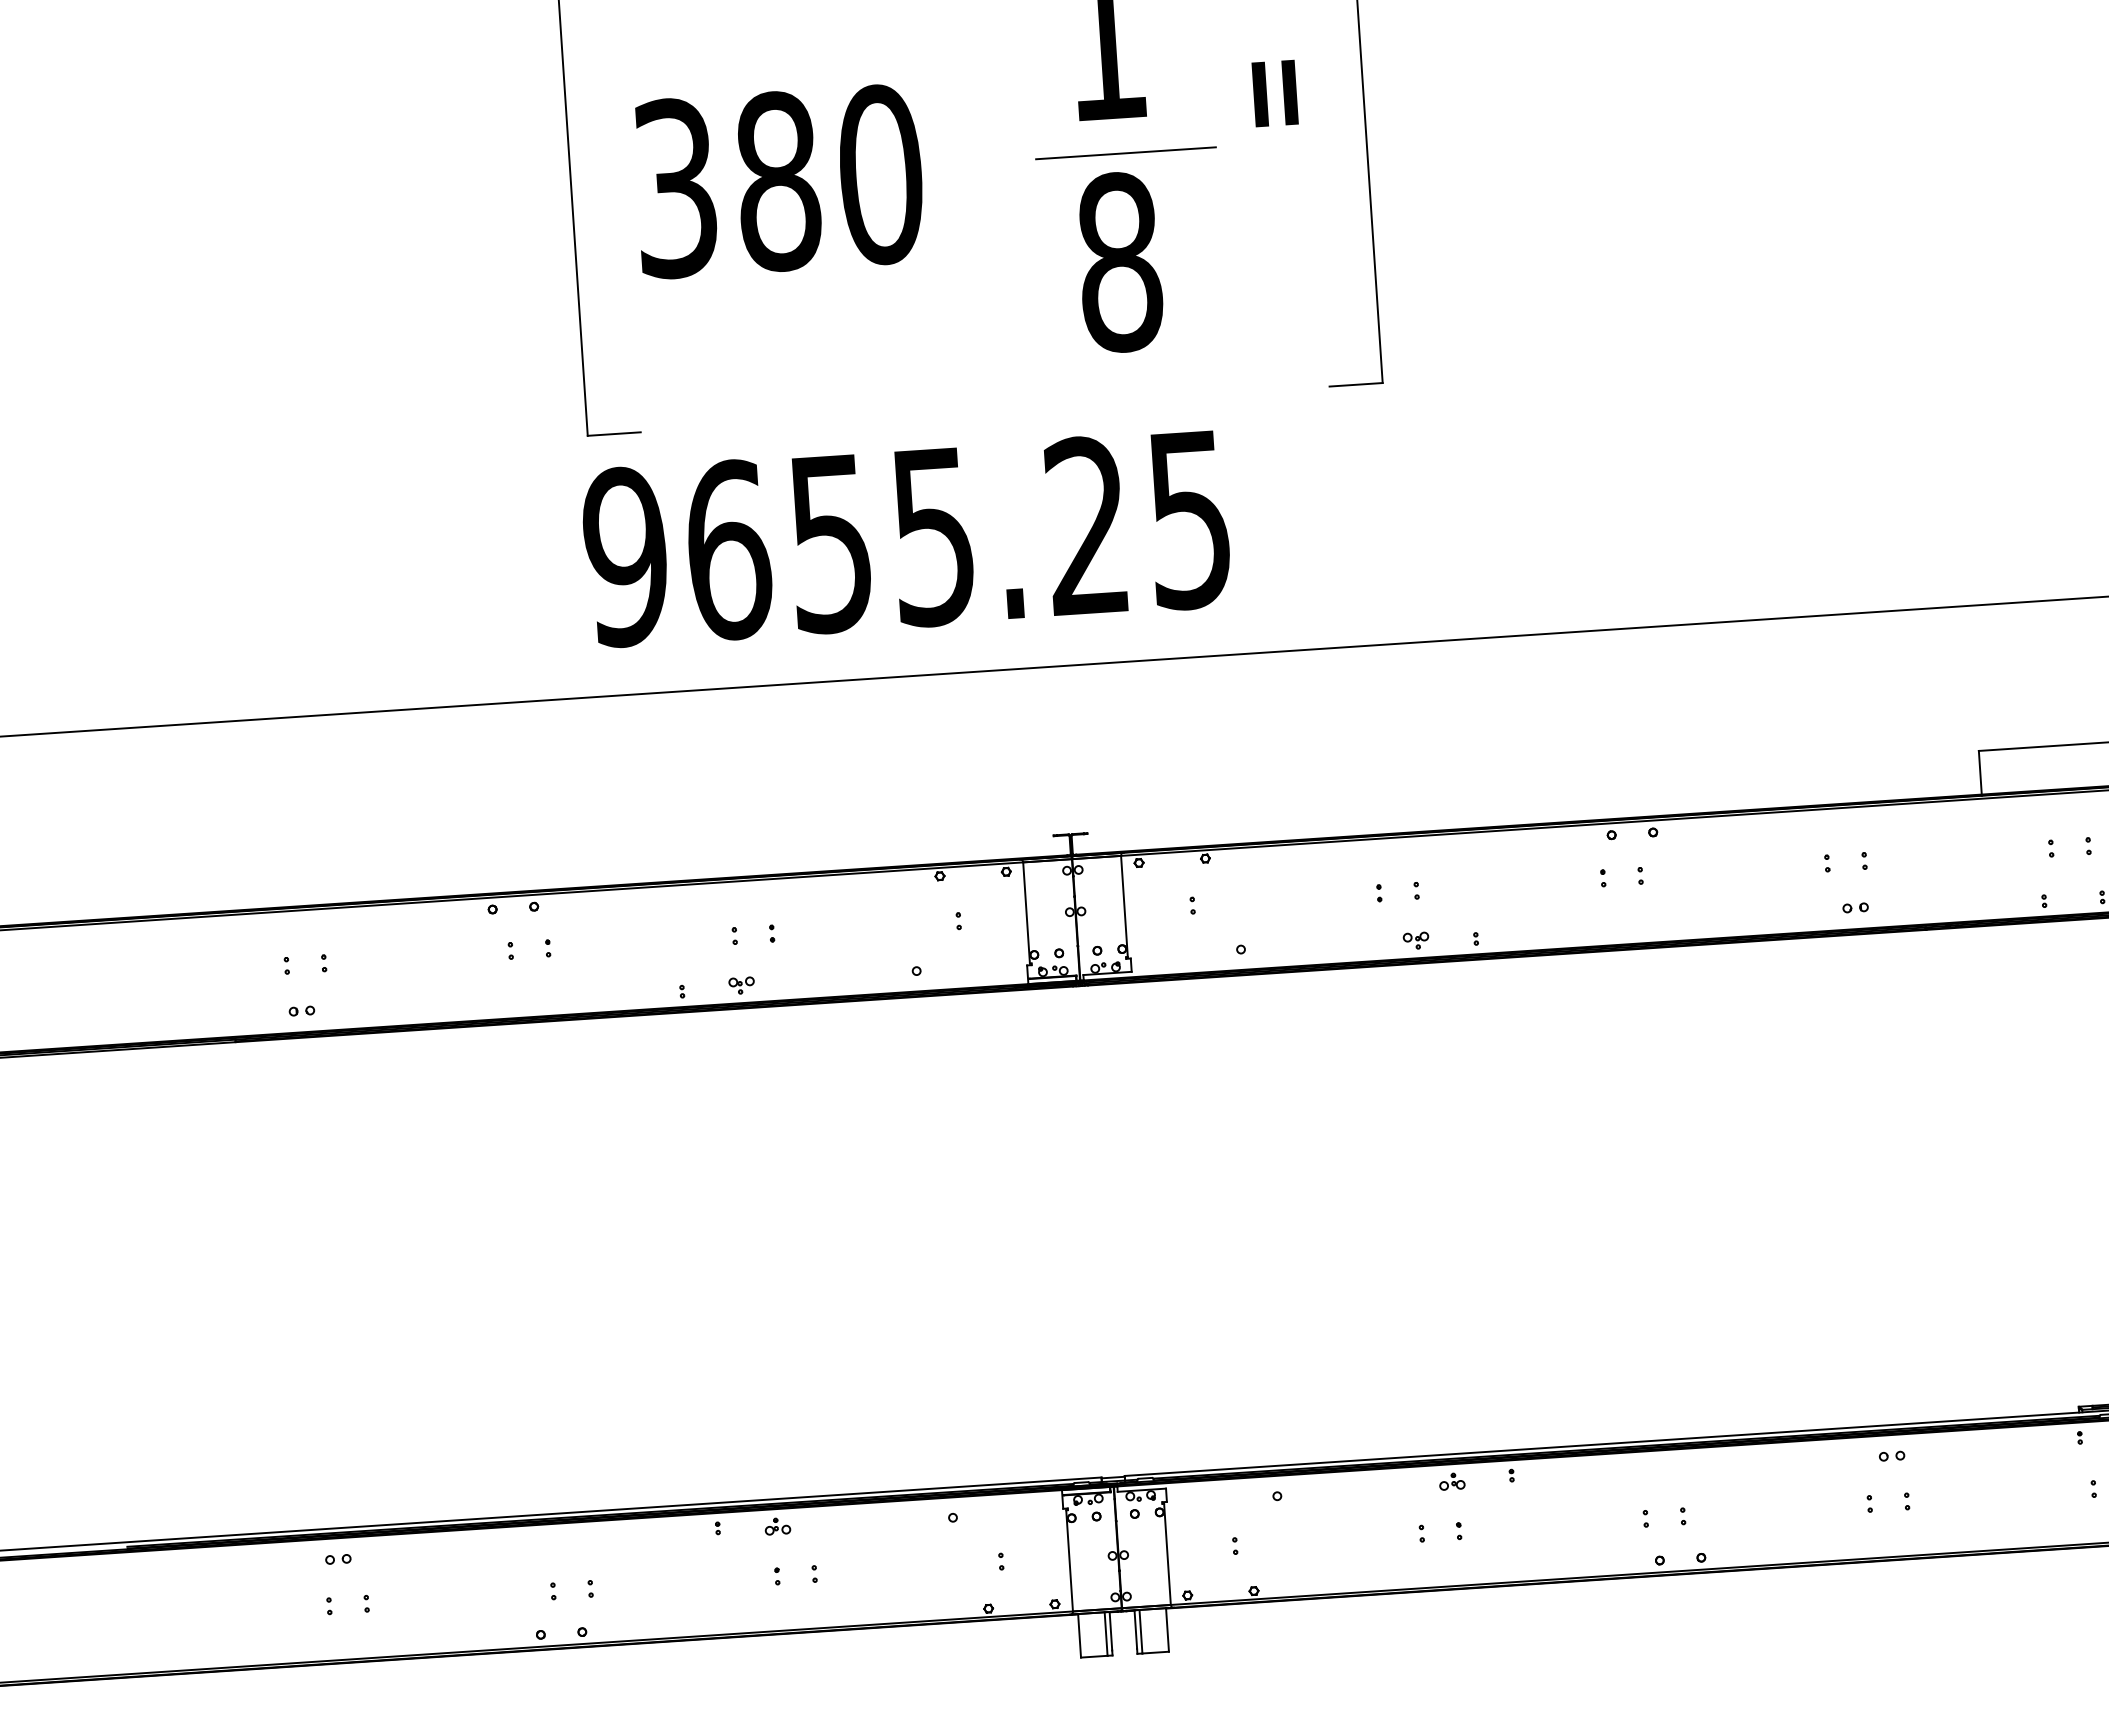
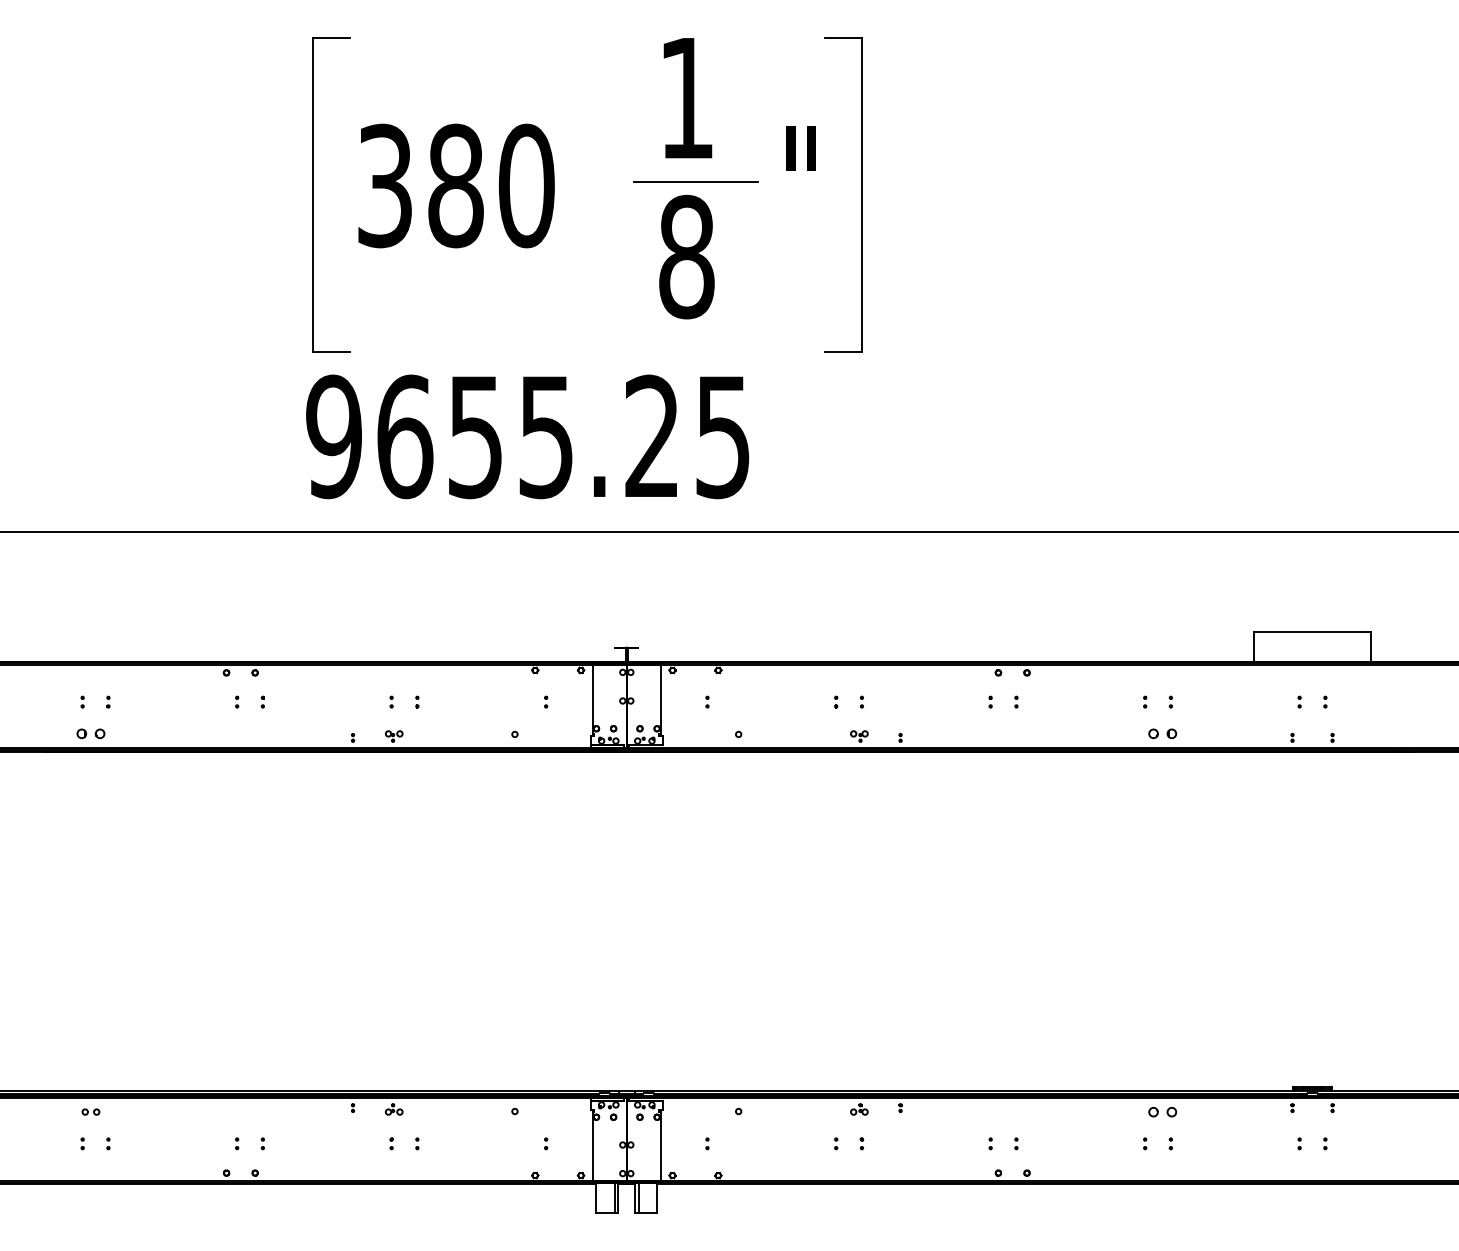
part: (1855, 907) -> (1162, 733), size x1.6
part: (301, 1010) -> (90, 733), size x1.6
part: (1891, 1455) -> (1162, 1111), size x1.6

